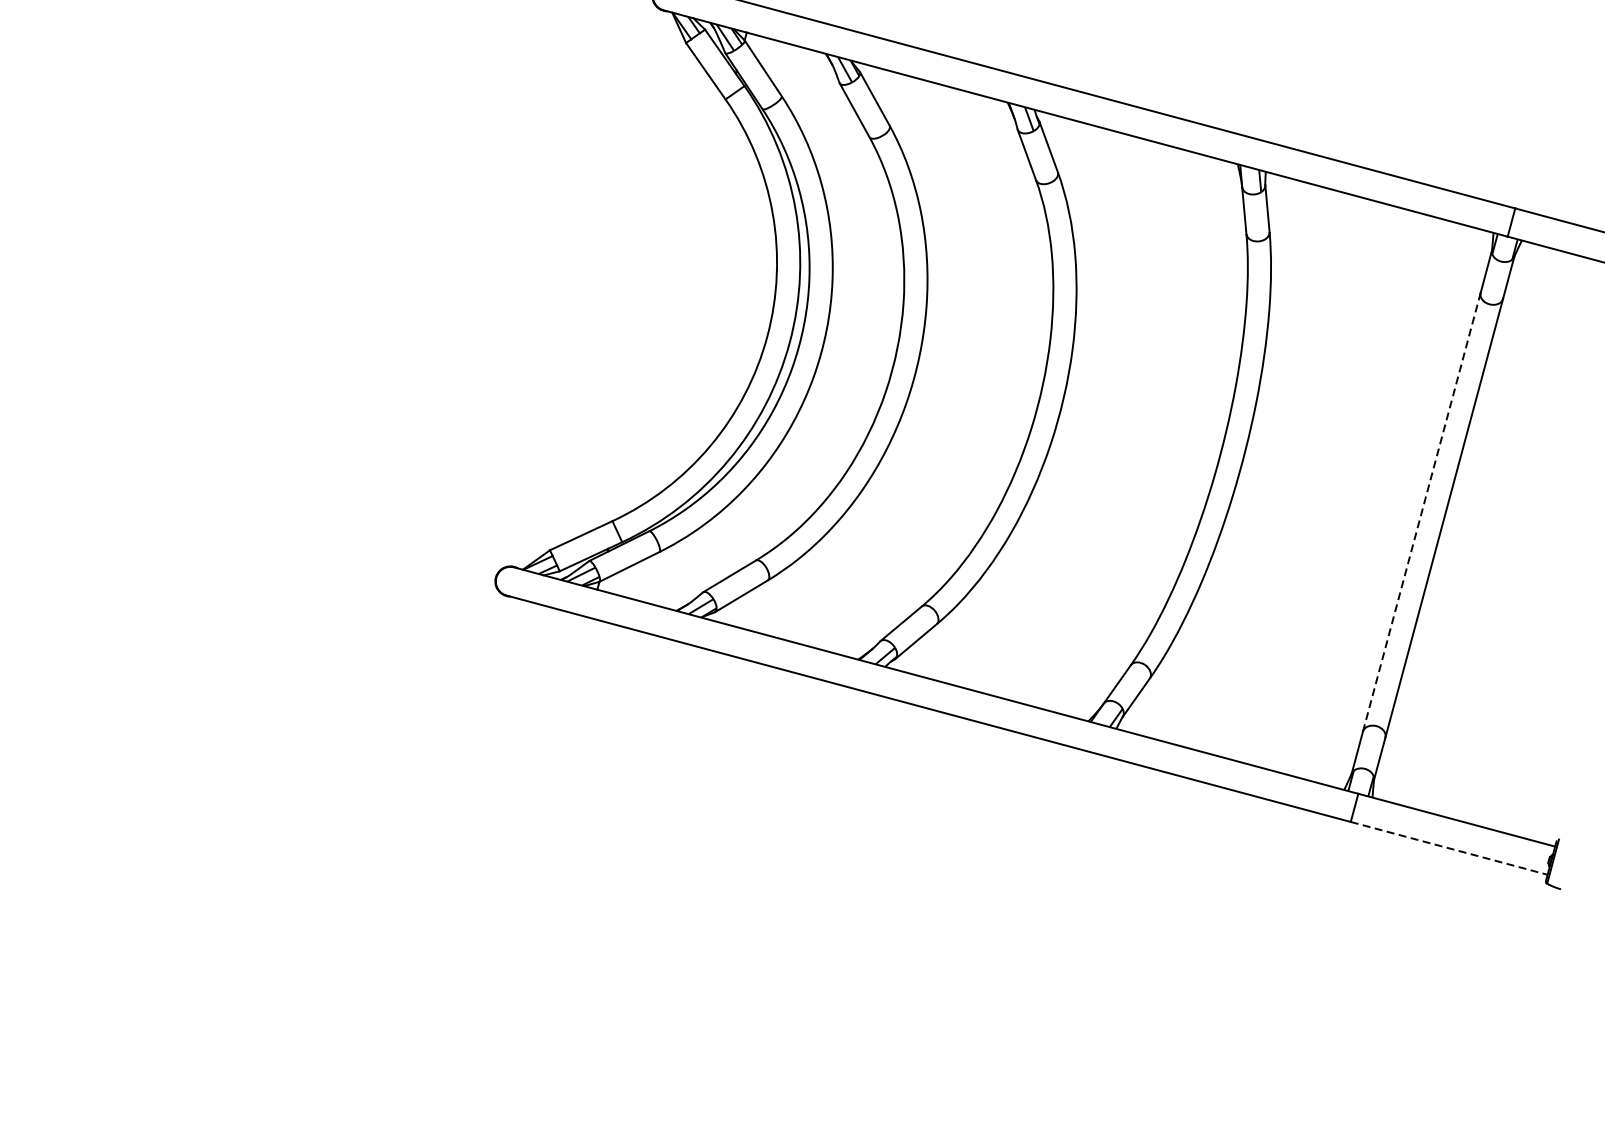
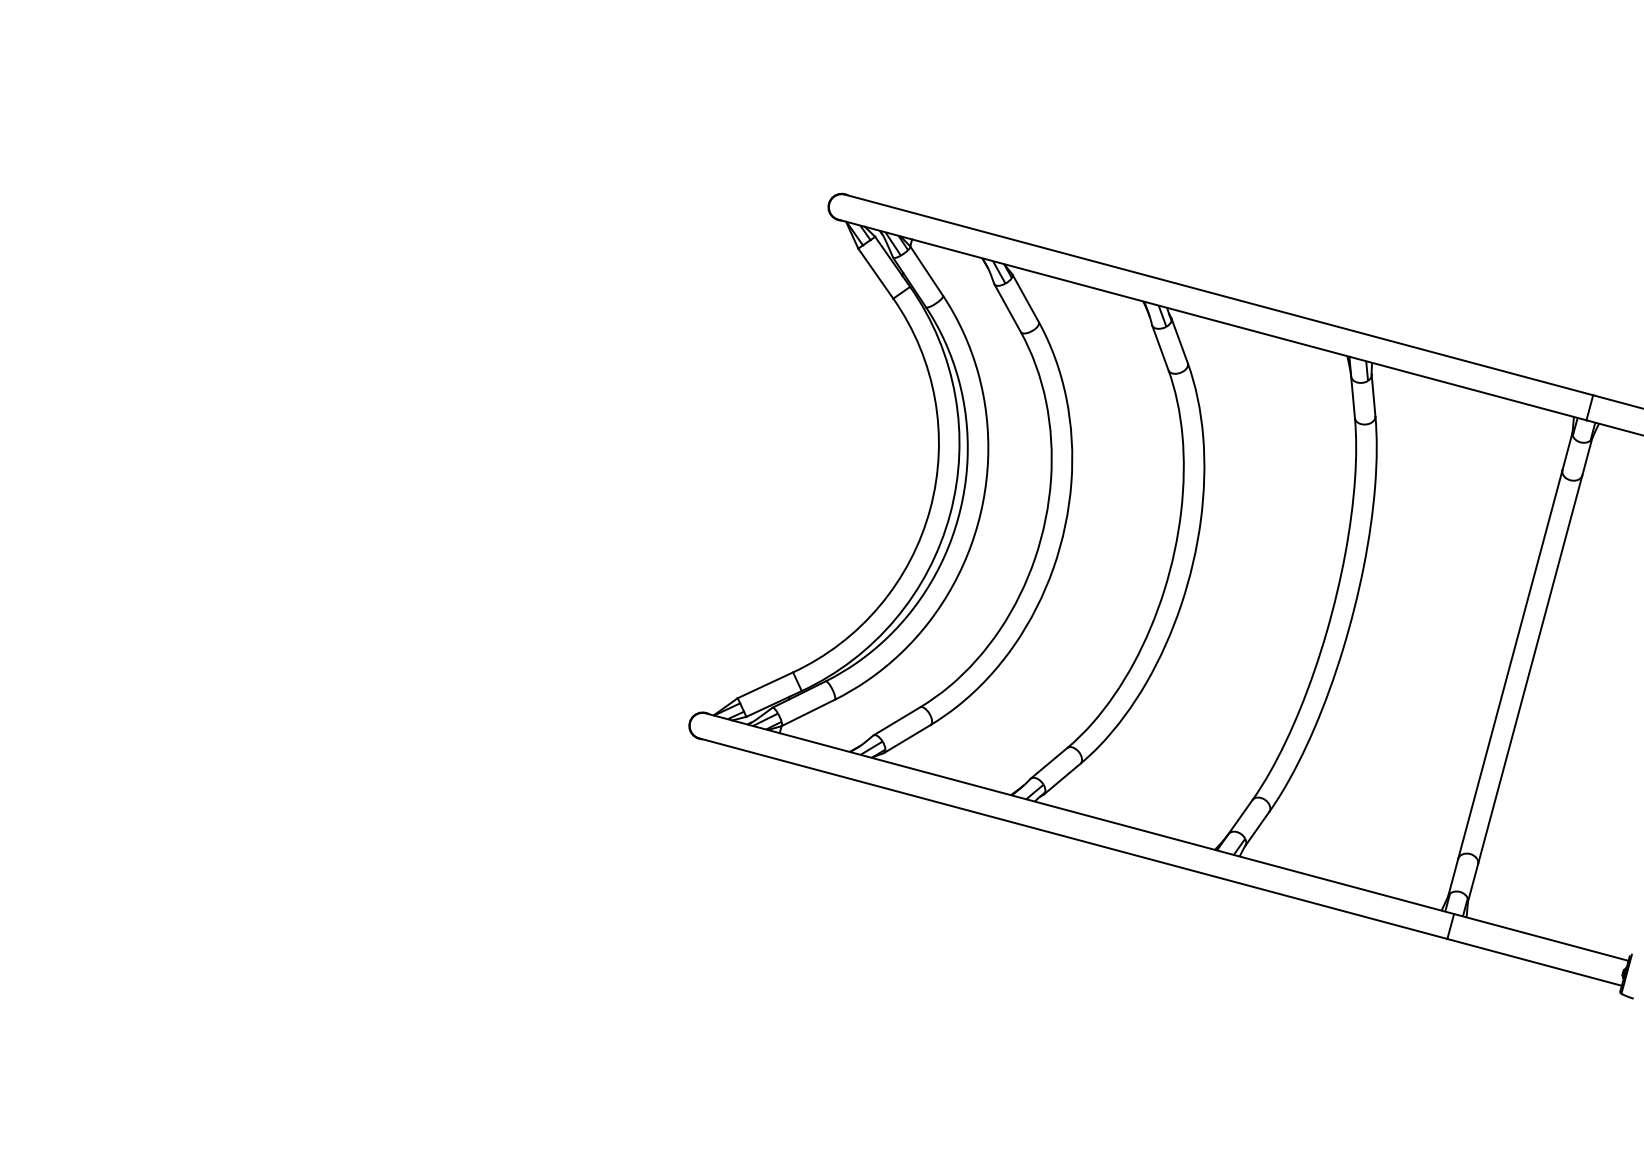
line: (1421, 512) -> (1510, 664), dashed -> solid
line: (1450, 848) -> (1535, 962), dashed -> solid

